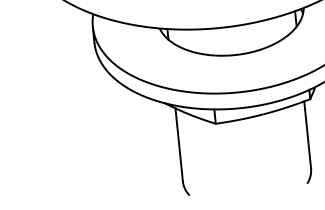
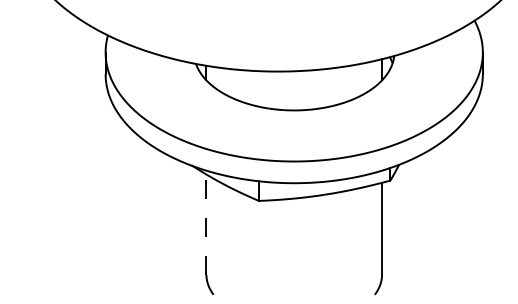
line: (179, 144) -> (206, 224), solid -> dashed

